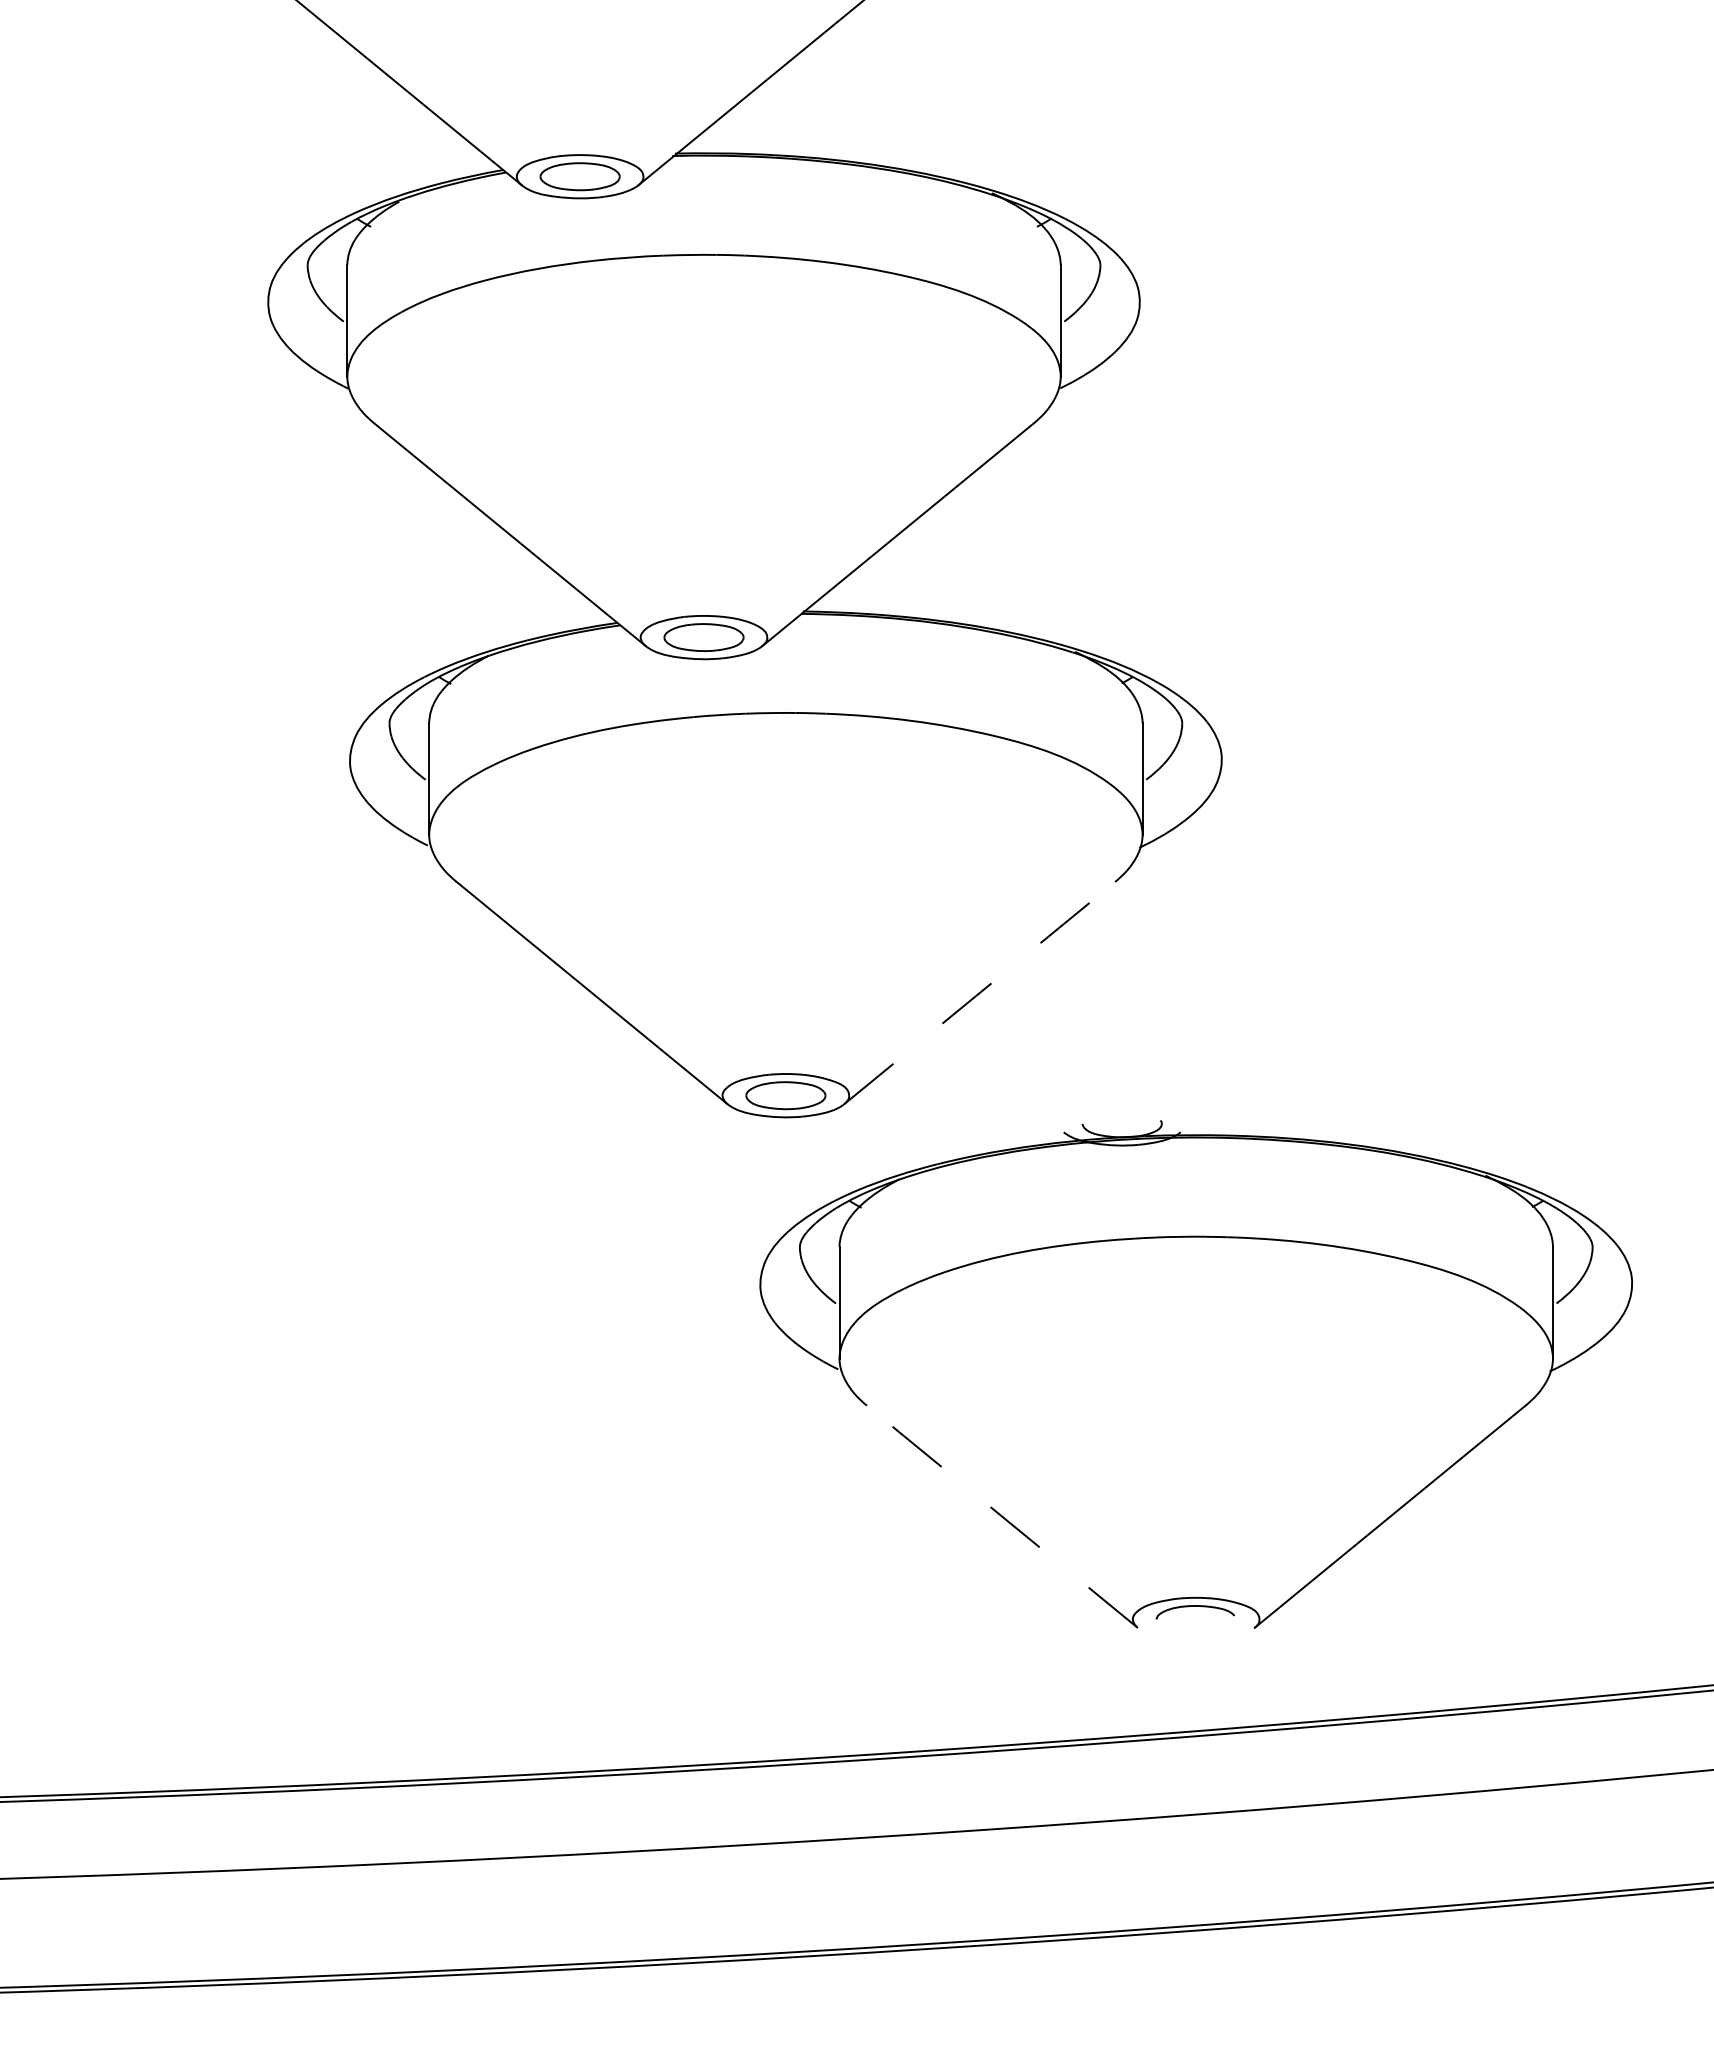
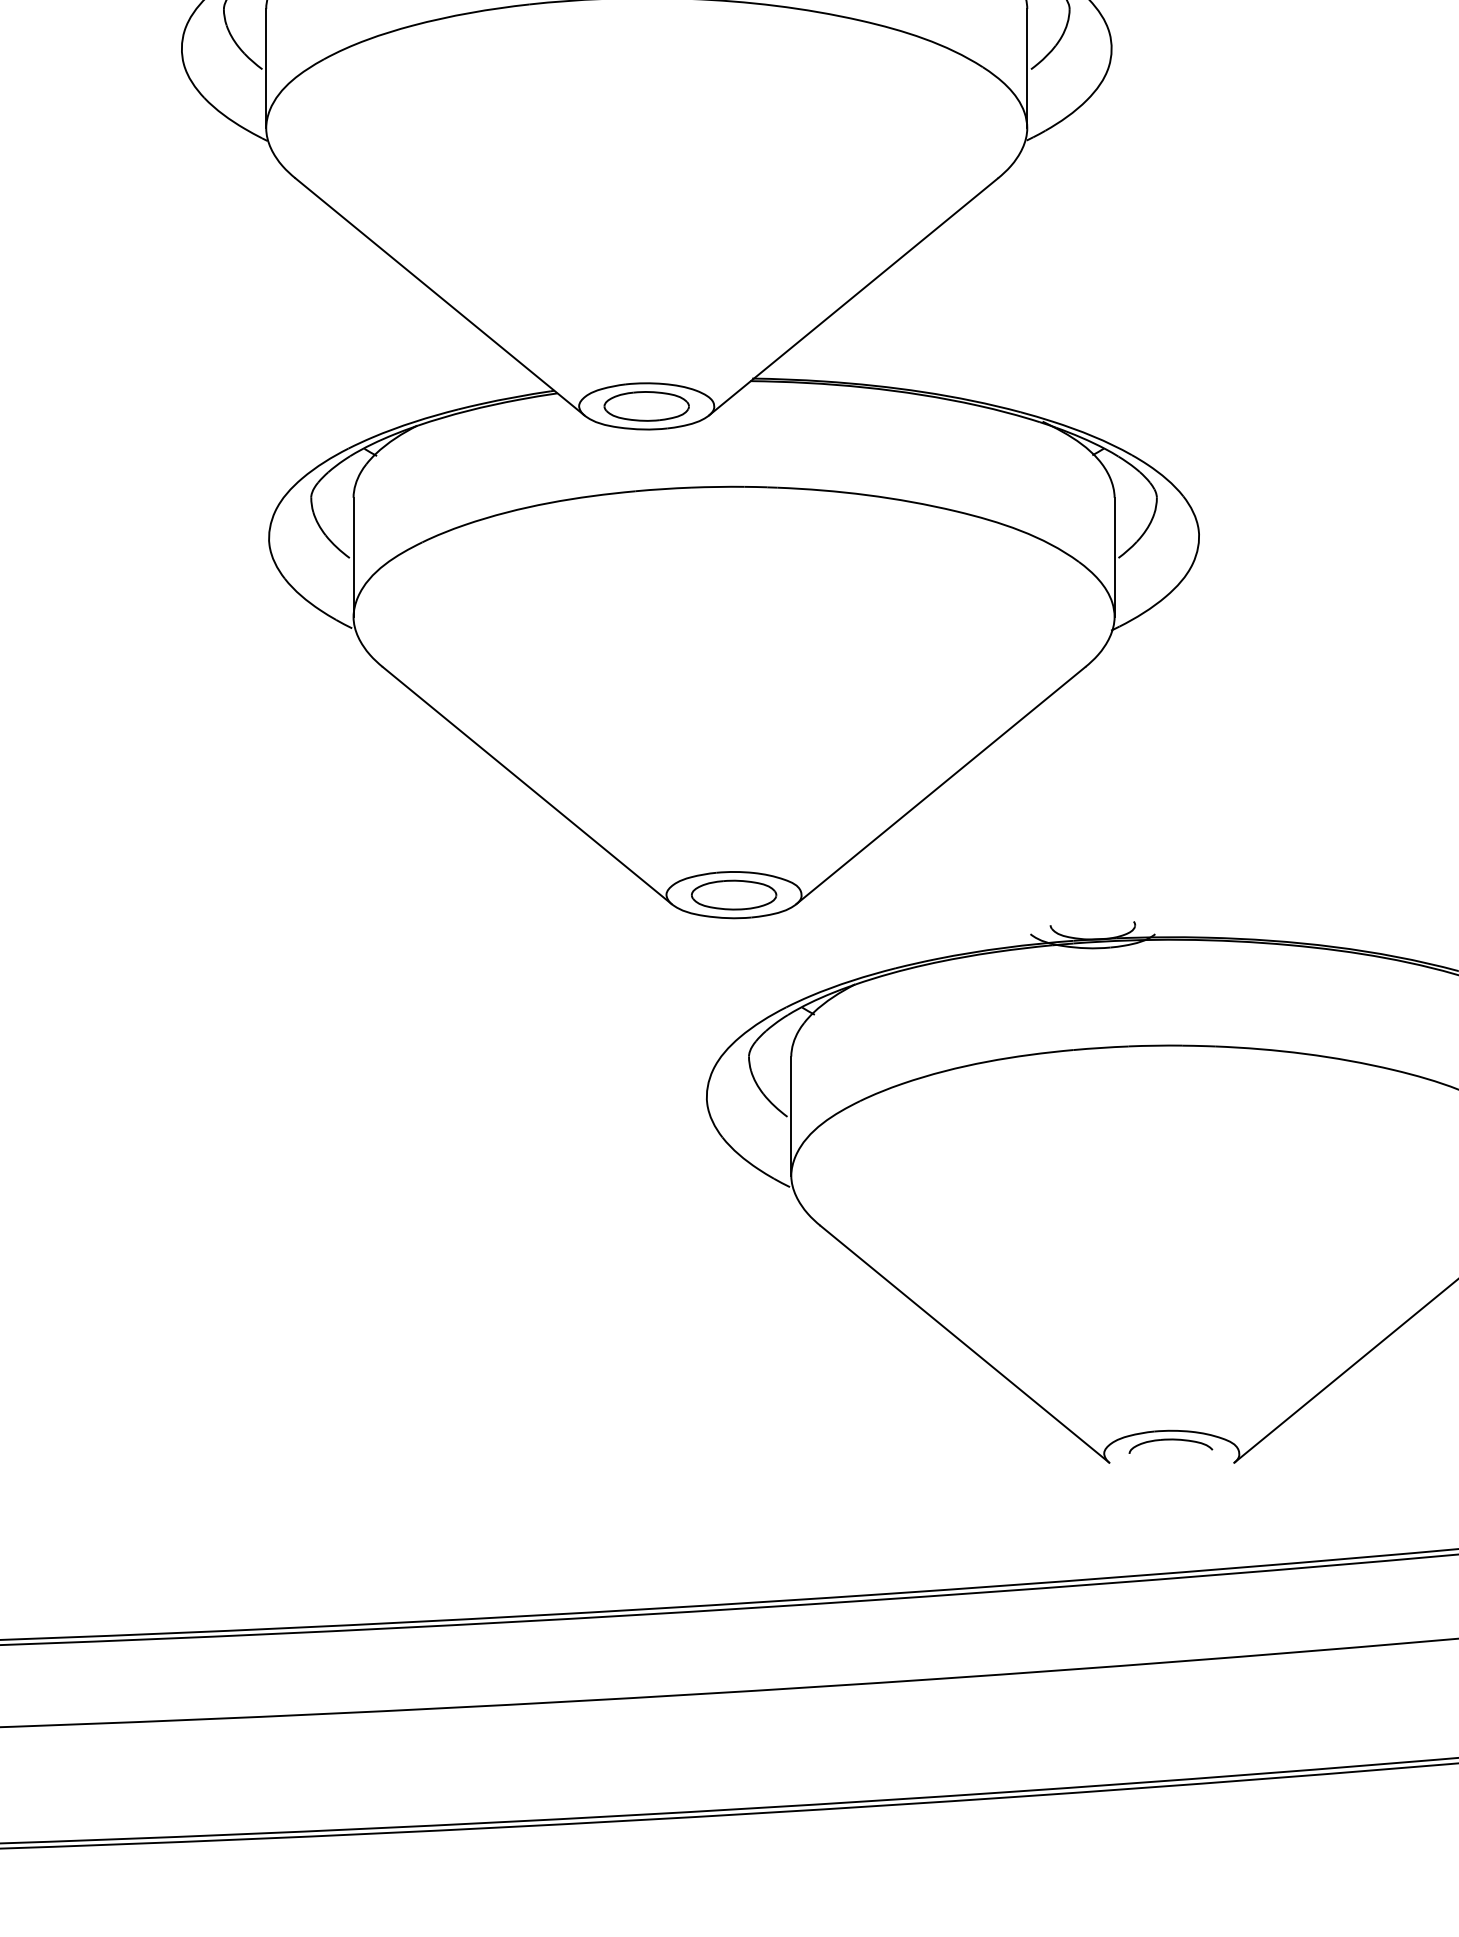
line: (980, 992) -> (941, 785), dashed -> solid
line: (1001, 1516) -> (964, 1344), dashed -> solid

